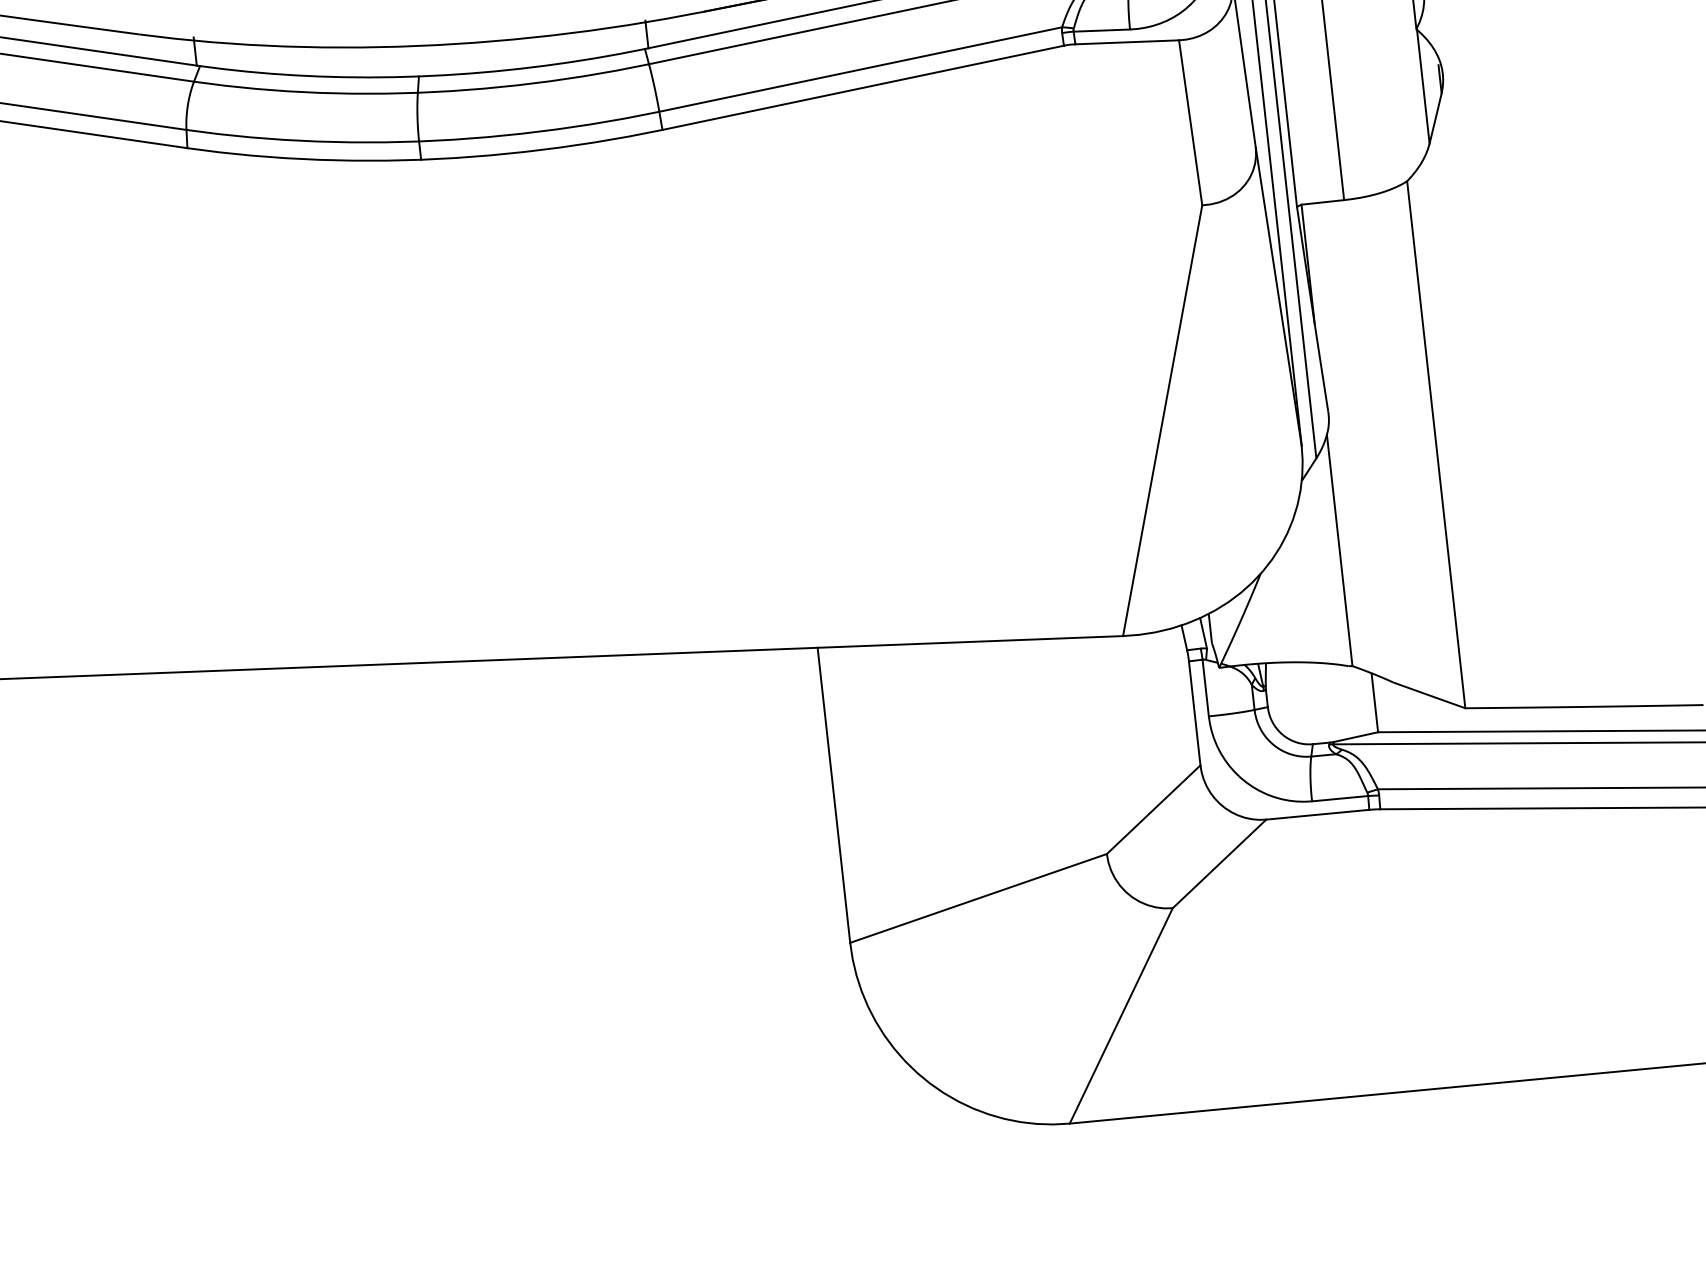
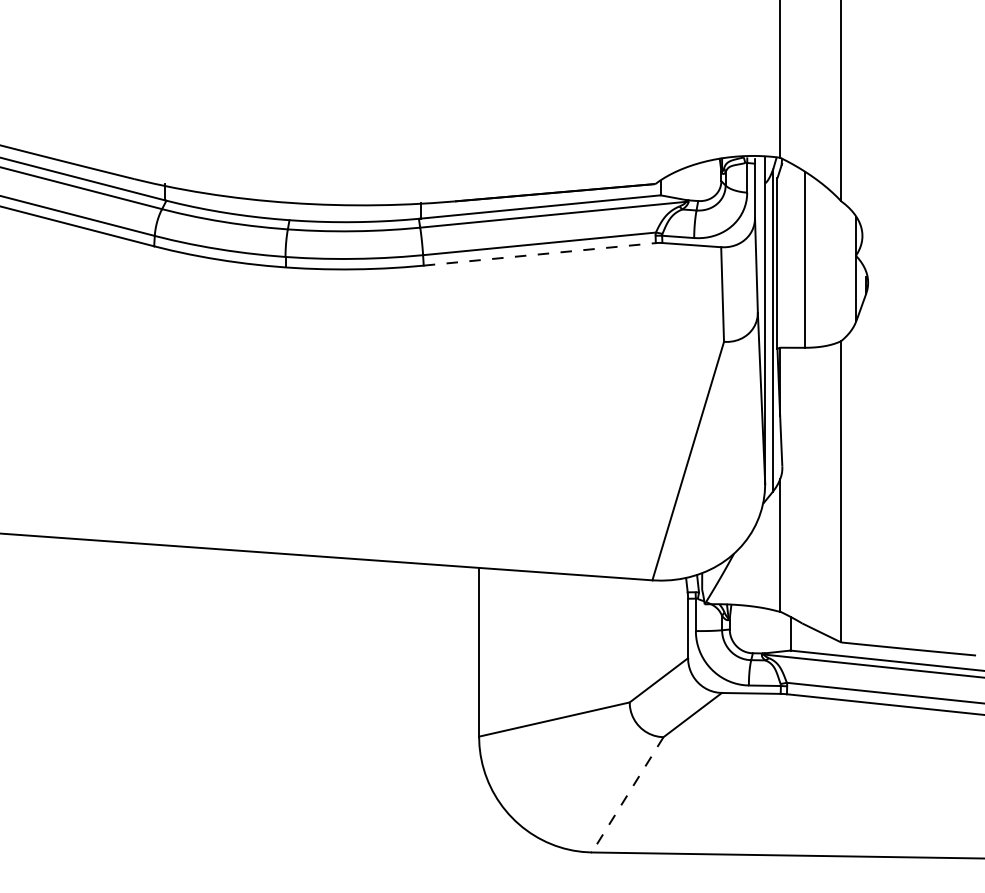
line: (862, 88) -> (539, 254), solid -> dashed
line: (1120, 1015) -> (627, 794), solid -> dashed

